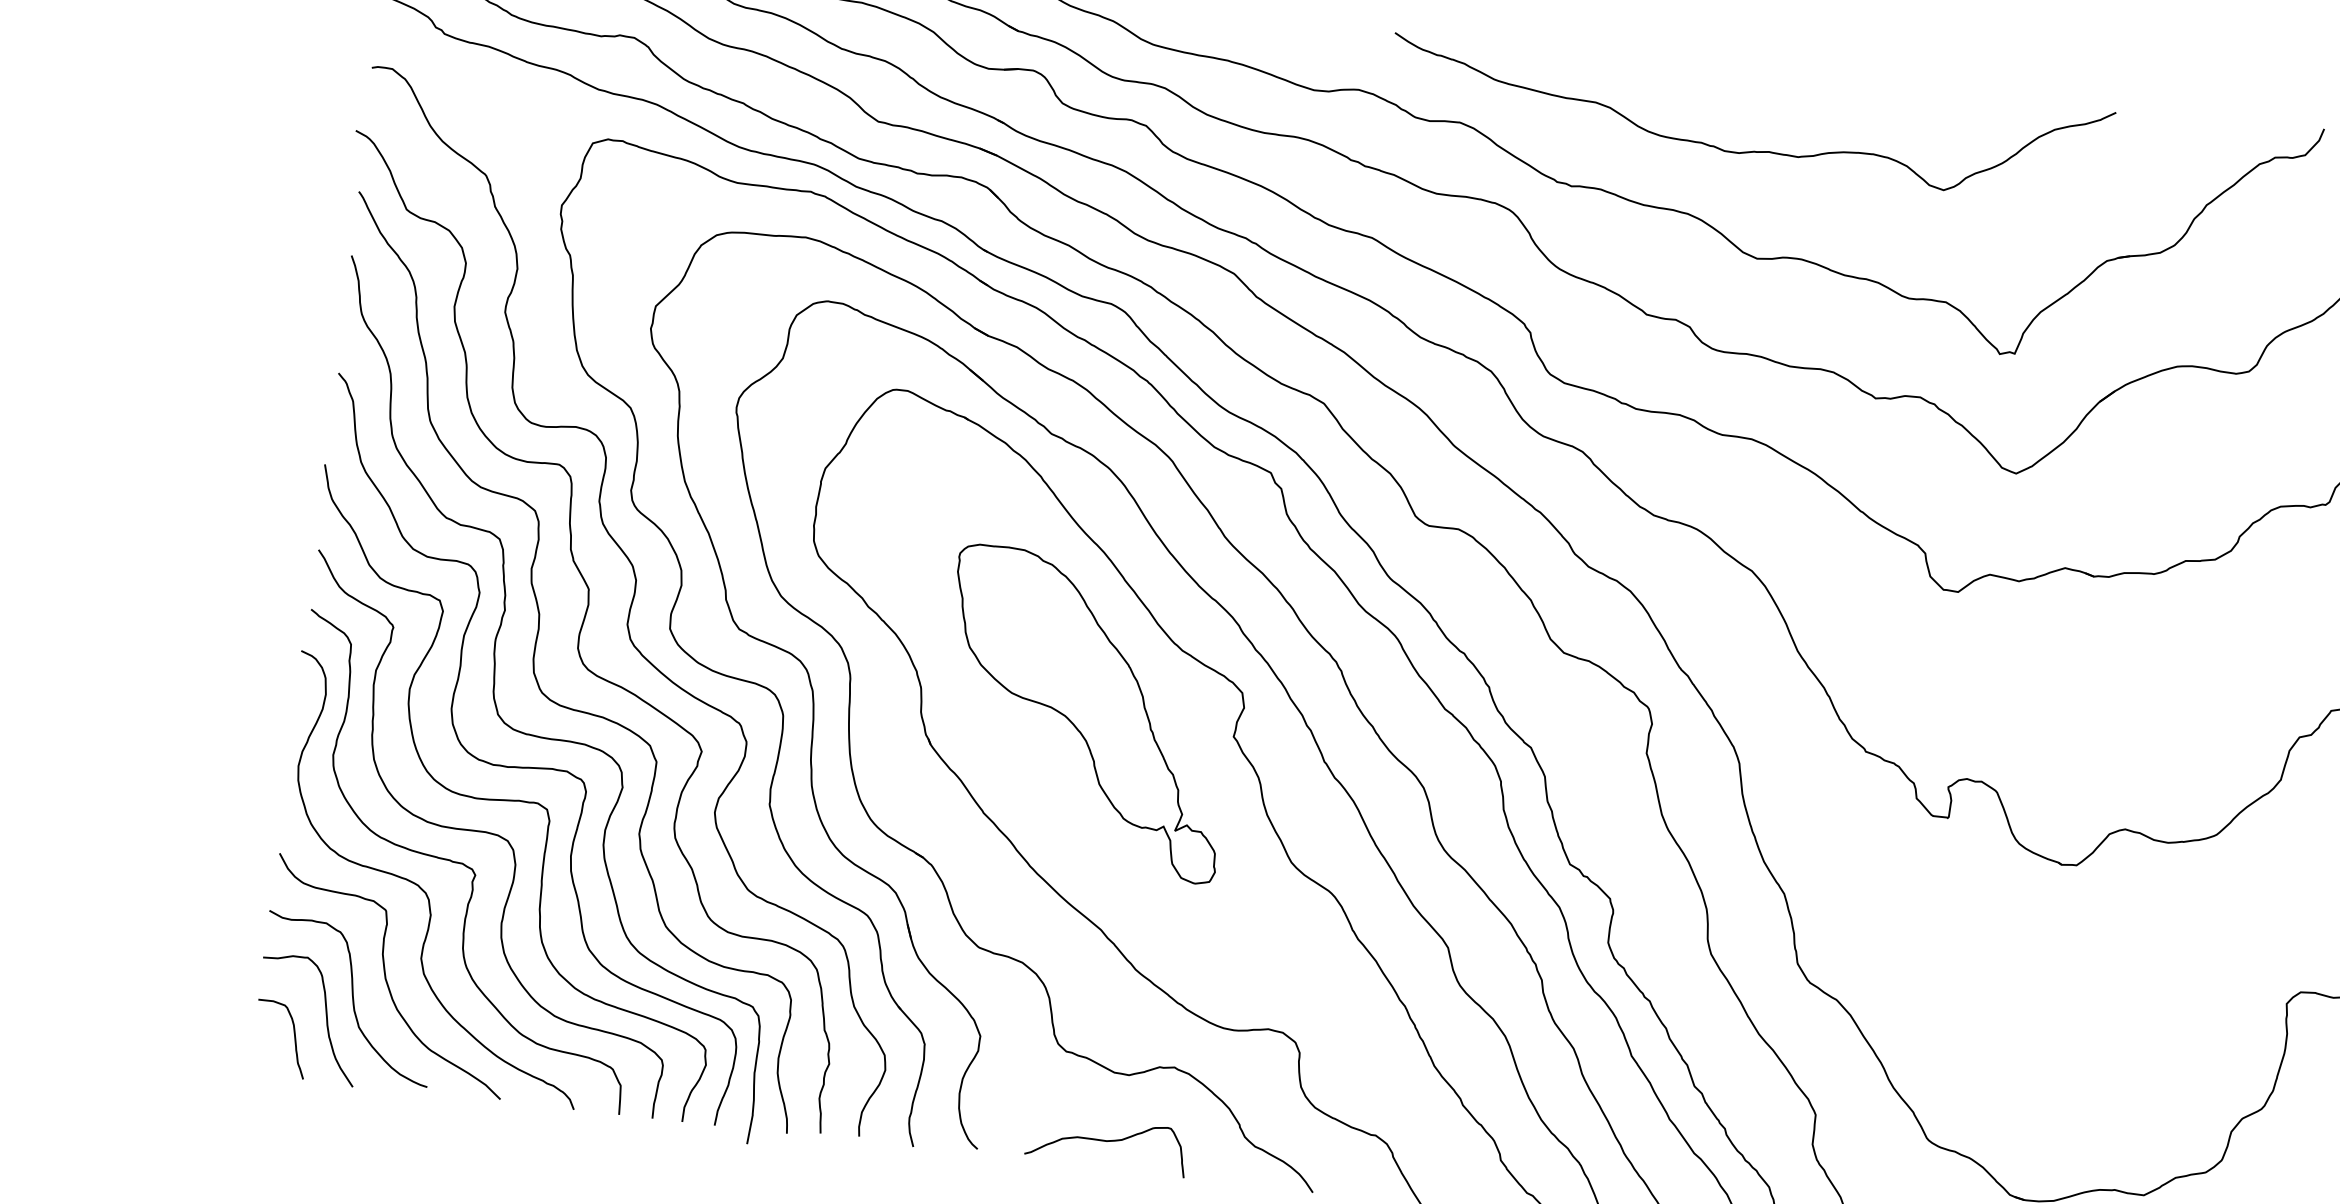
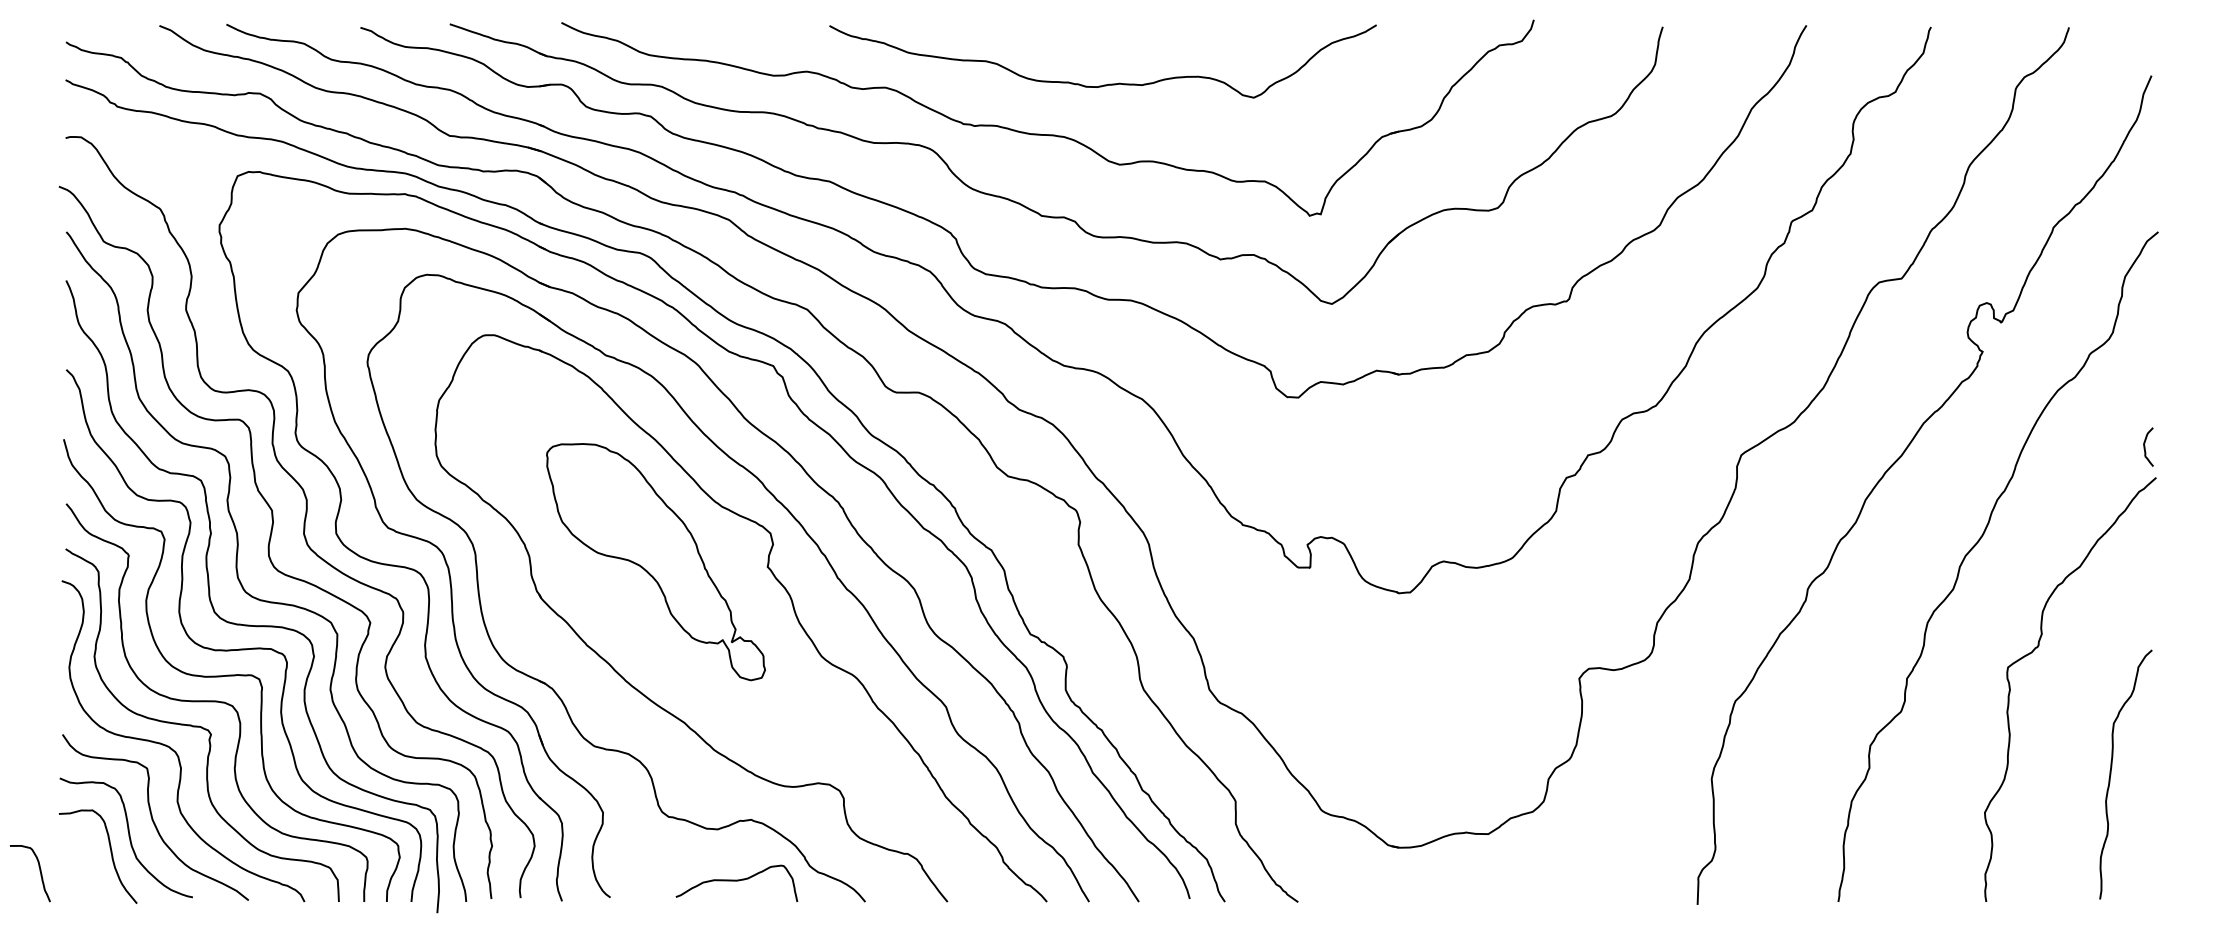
curve: (293, 1037) -> (39, 871), moved
curve: (1106, 1142) -> (736, 881), moved

